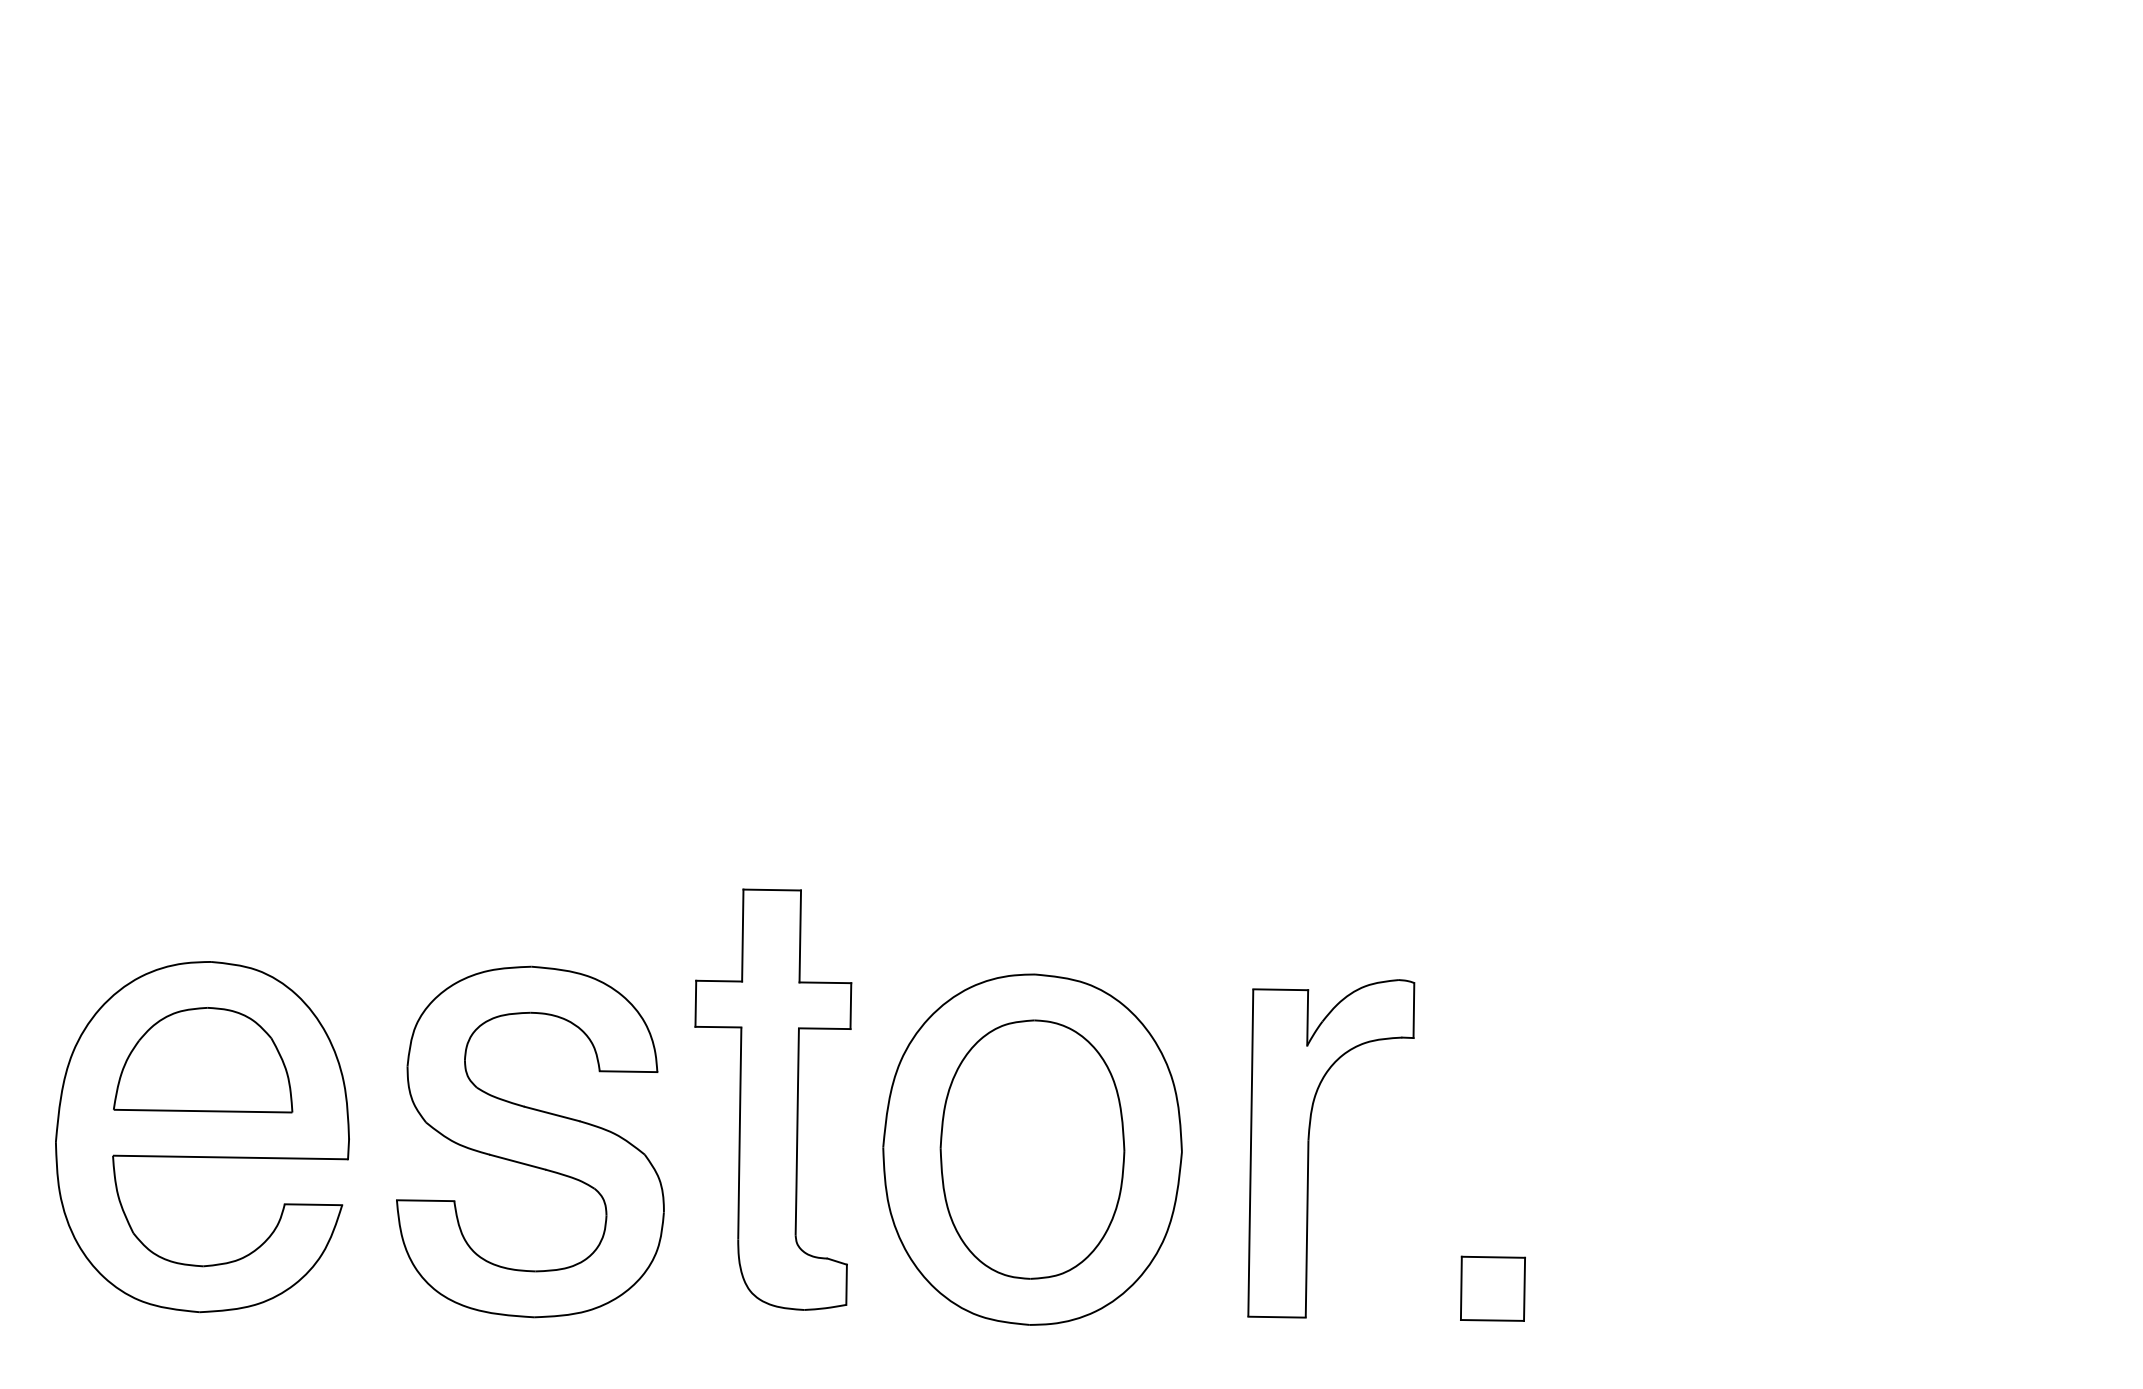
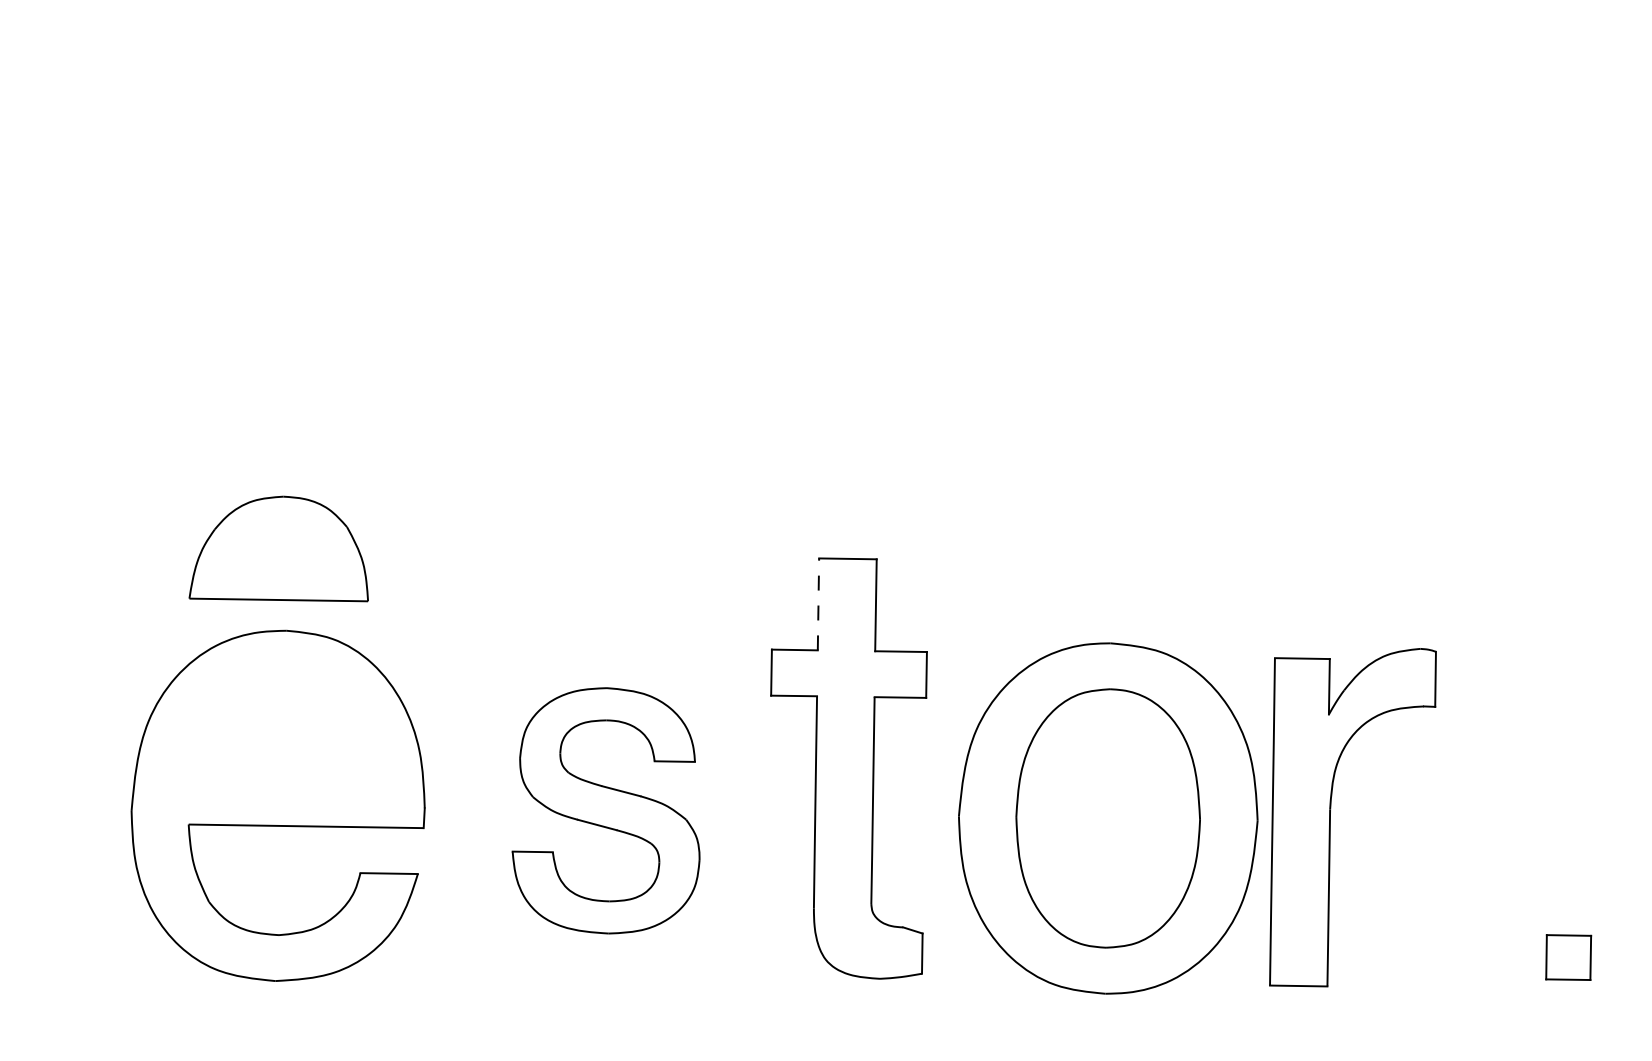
line: (742, 935) -> (818, 604), solid -> dashed
part: (203, 1060) -> (279, 549), moved
part: (530, 1141) -> (606, 810), size x0.7
part: (1309, 1148) -> (1331, 817), moved
part: (1492, 1288) -> (1568, 957), size x0.7

